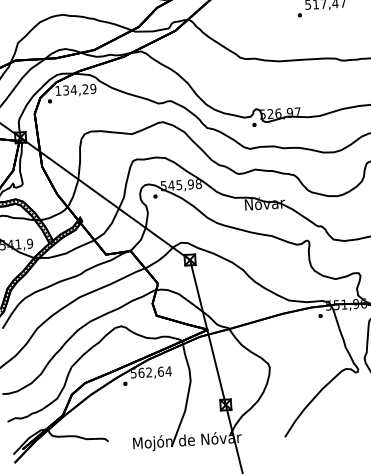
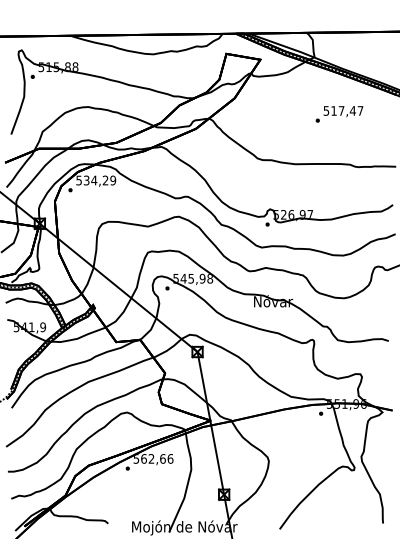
text: (57, 90) -> (78, 180), 134,29 -> 534,29
text: (168, 370) -> (170, 458), 562,64 -> 562,66

